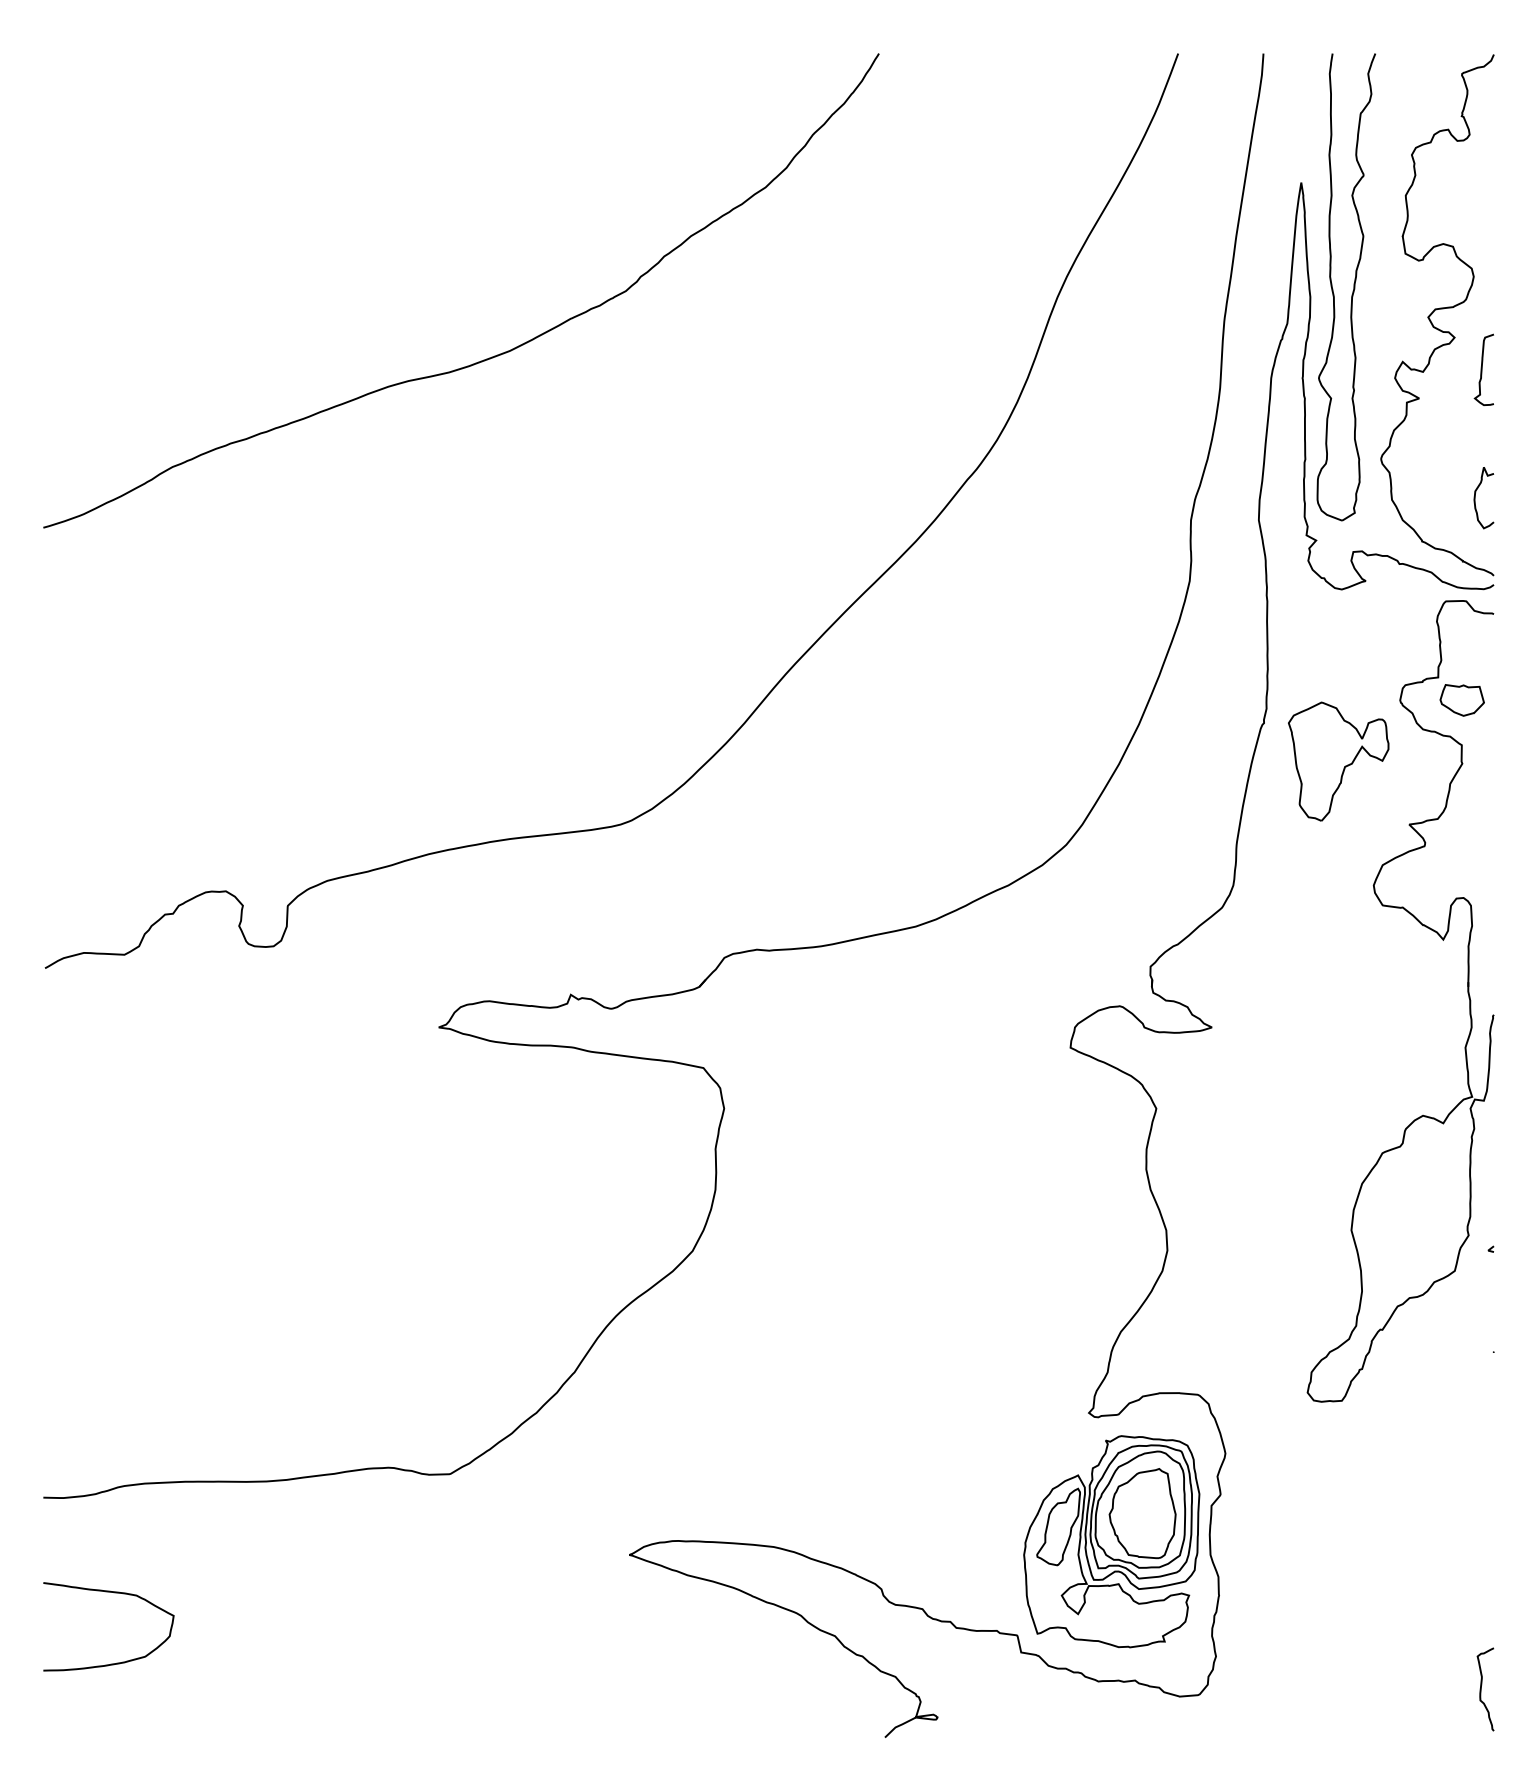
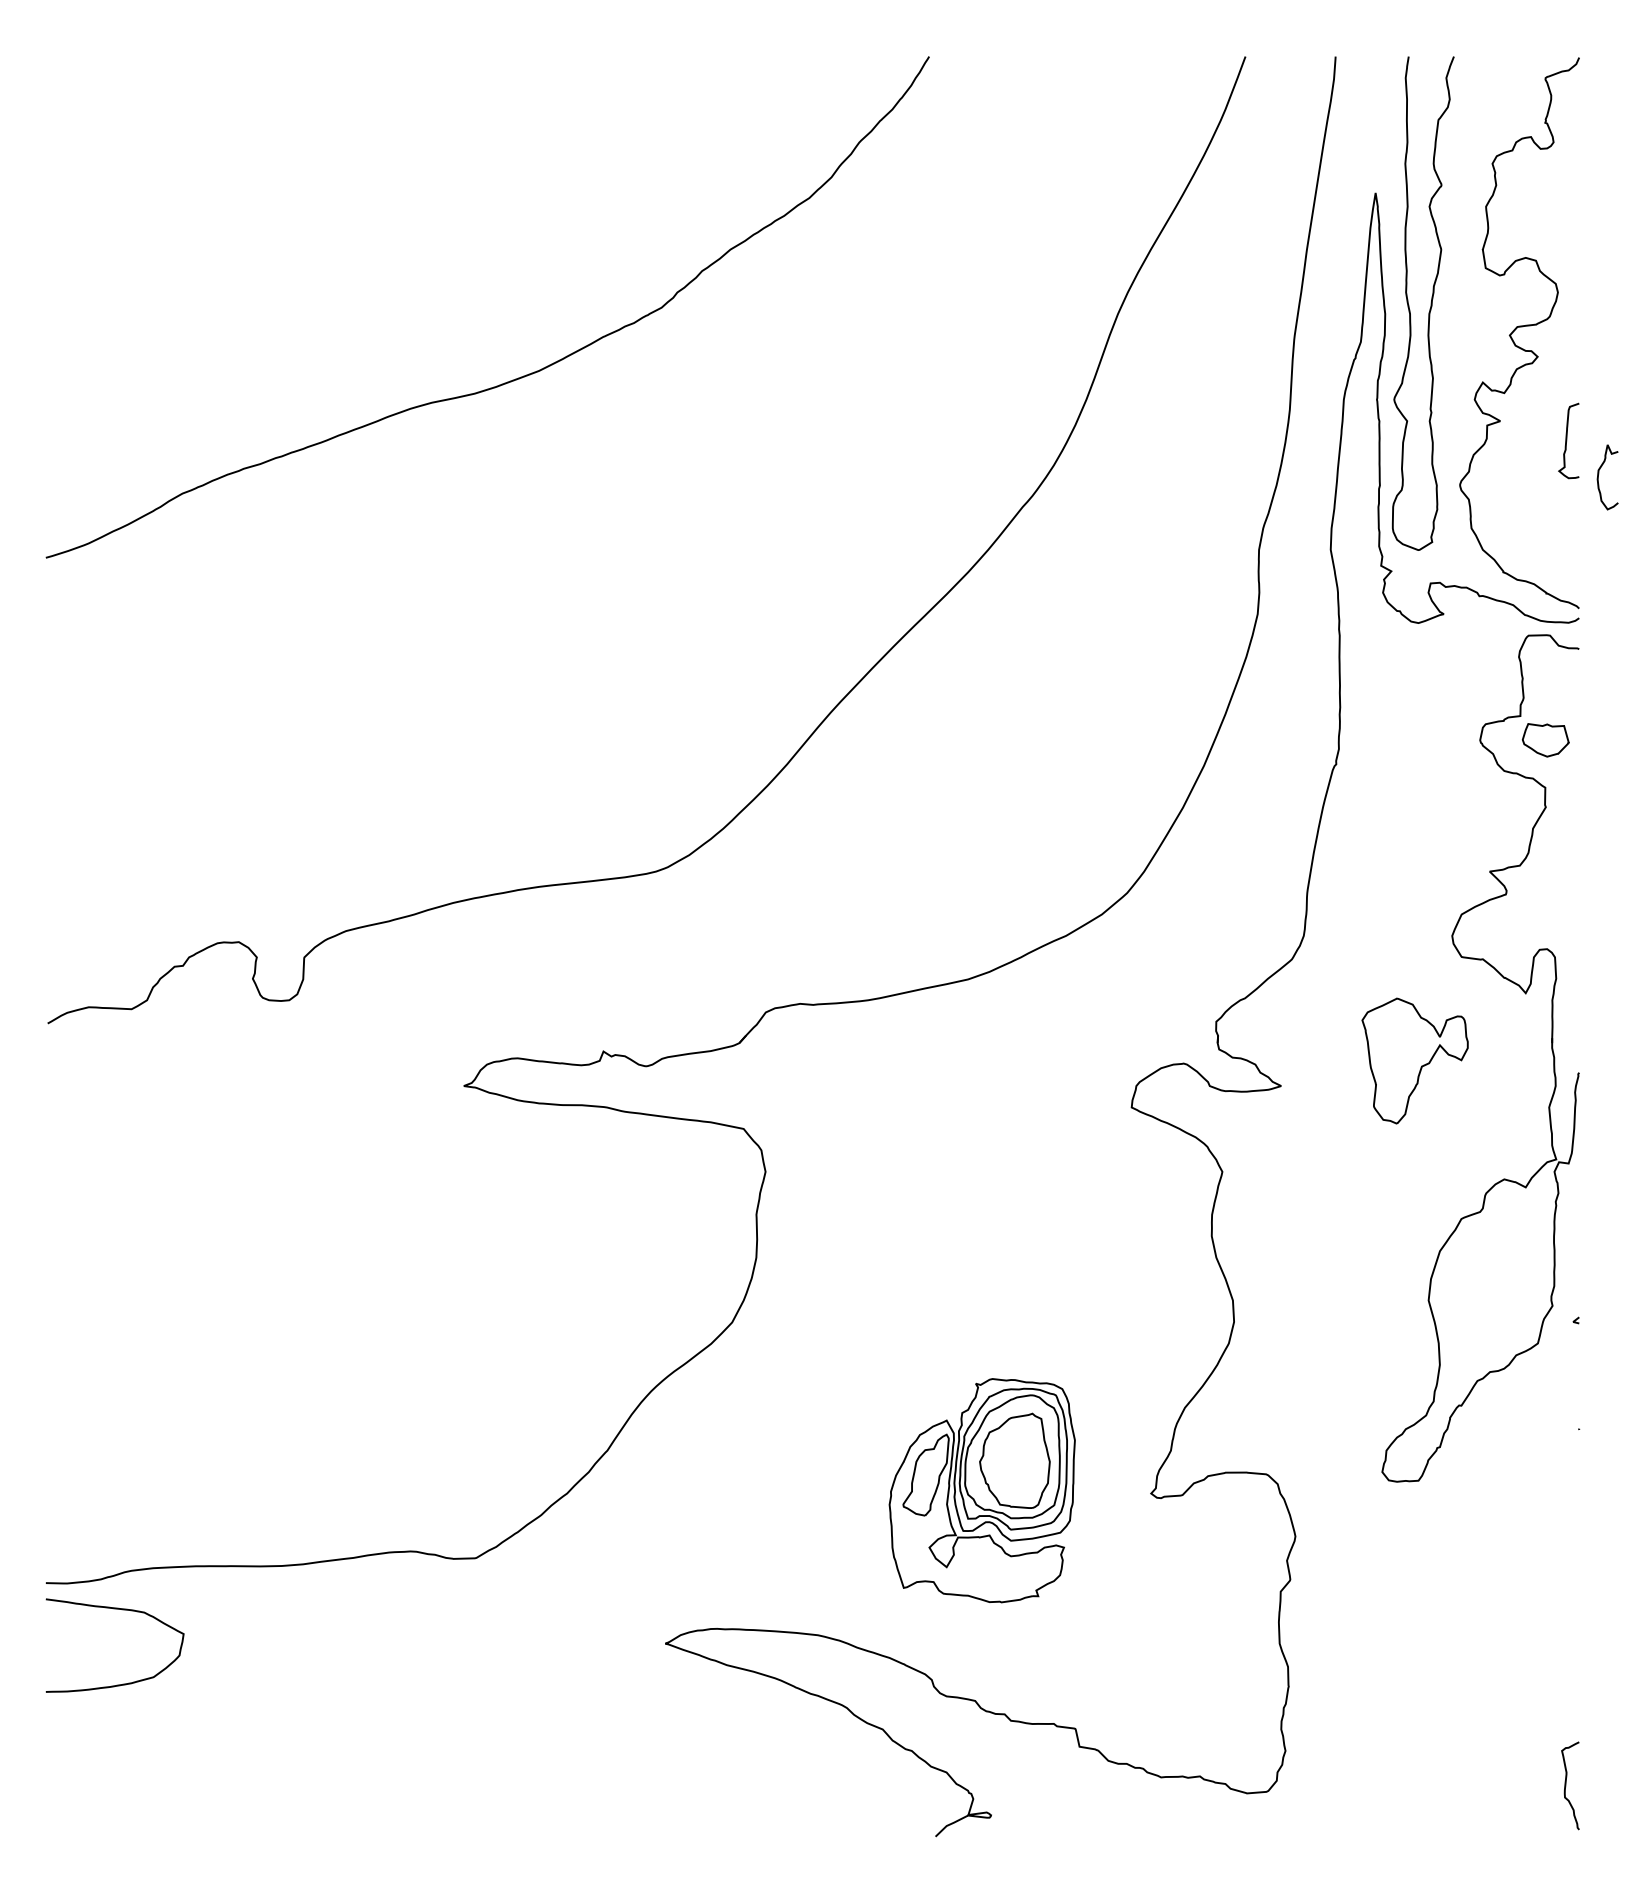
curve: (1482, 369) -> (1567, 440), moved
curve: (1476, 495) -> (1599, 474), moved
part: (1338, 761) -> (1414, 1060), moved
part: (1111, 1541) -> (981, 1490), moved
curve: (115, 1593) -> (122, 1610), moved

